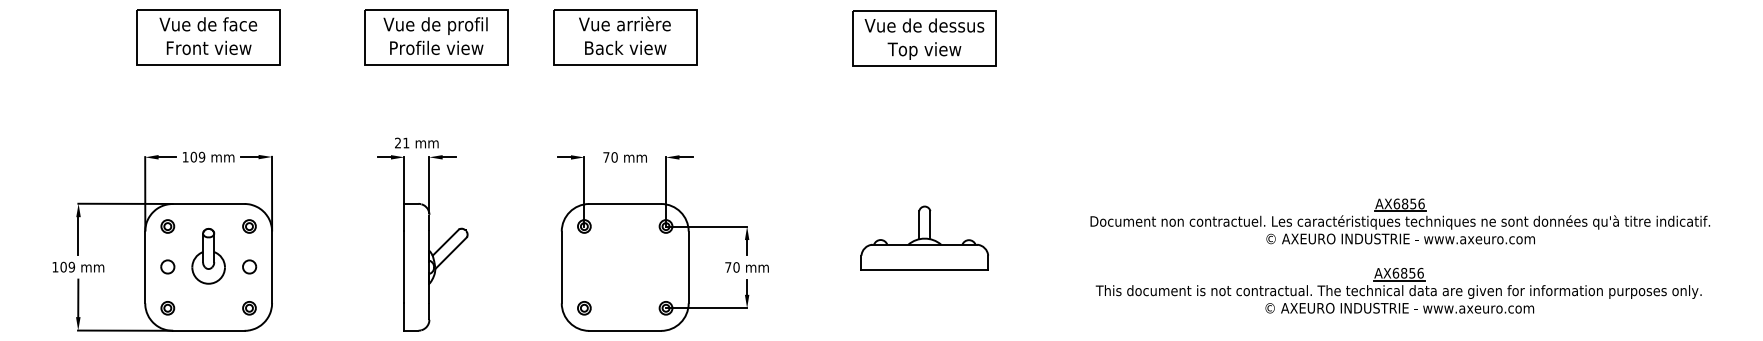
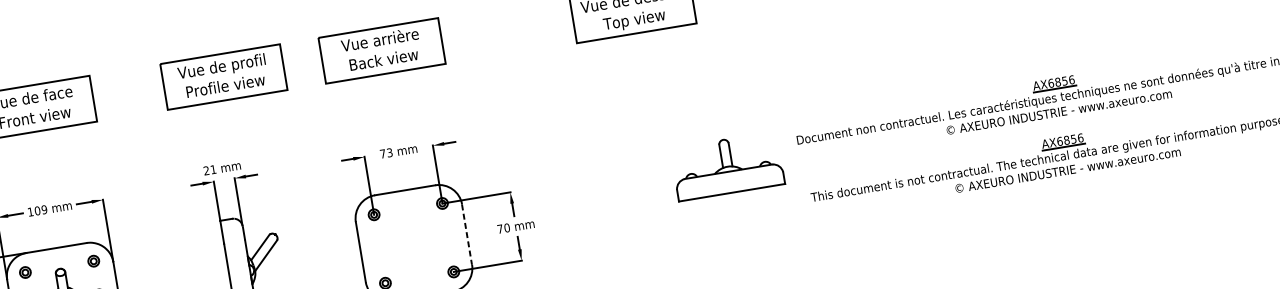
text: (614, 157) -> (389, 152), 70 -> 73
part: (924, 237) -> (727, 165), moved
line: (688, 267) -> (466, 234), solid -> dashed

